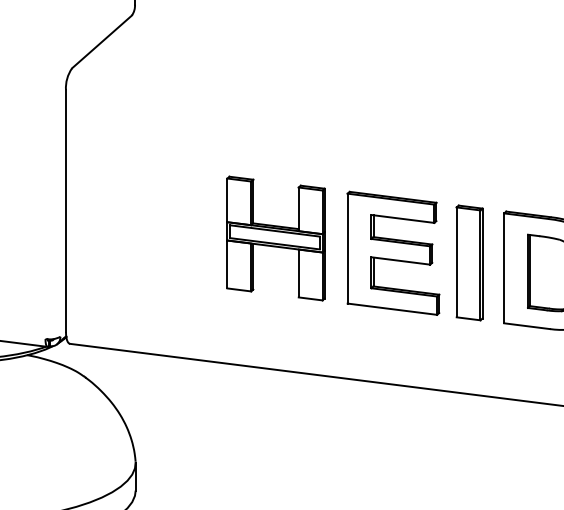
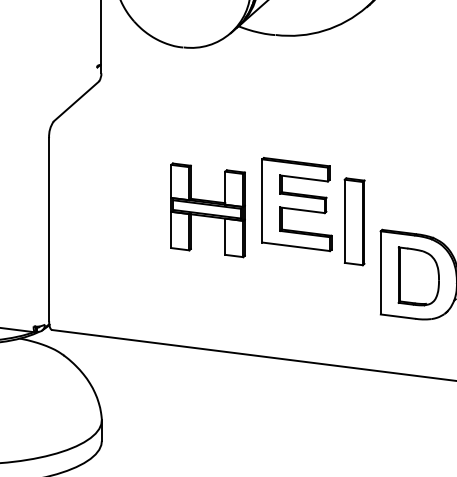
part: (275, 238) -> (207, 210), moved
part: (392, 253) -> (296, 204), moved
part: (469, 262) -> (354, 221), moved

